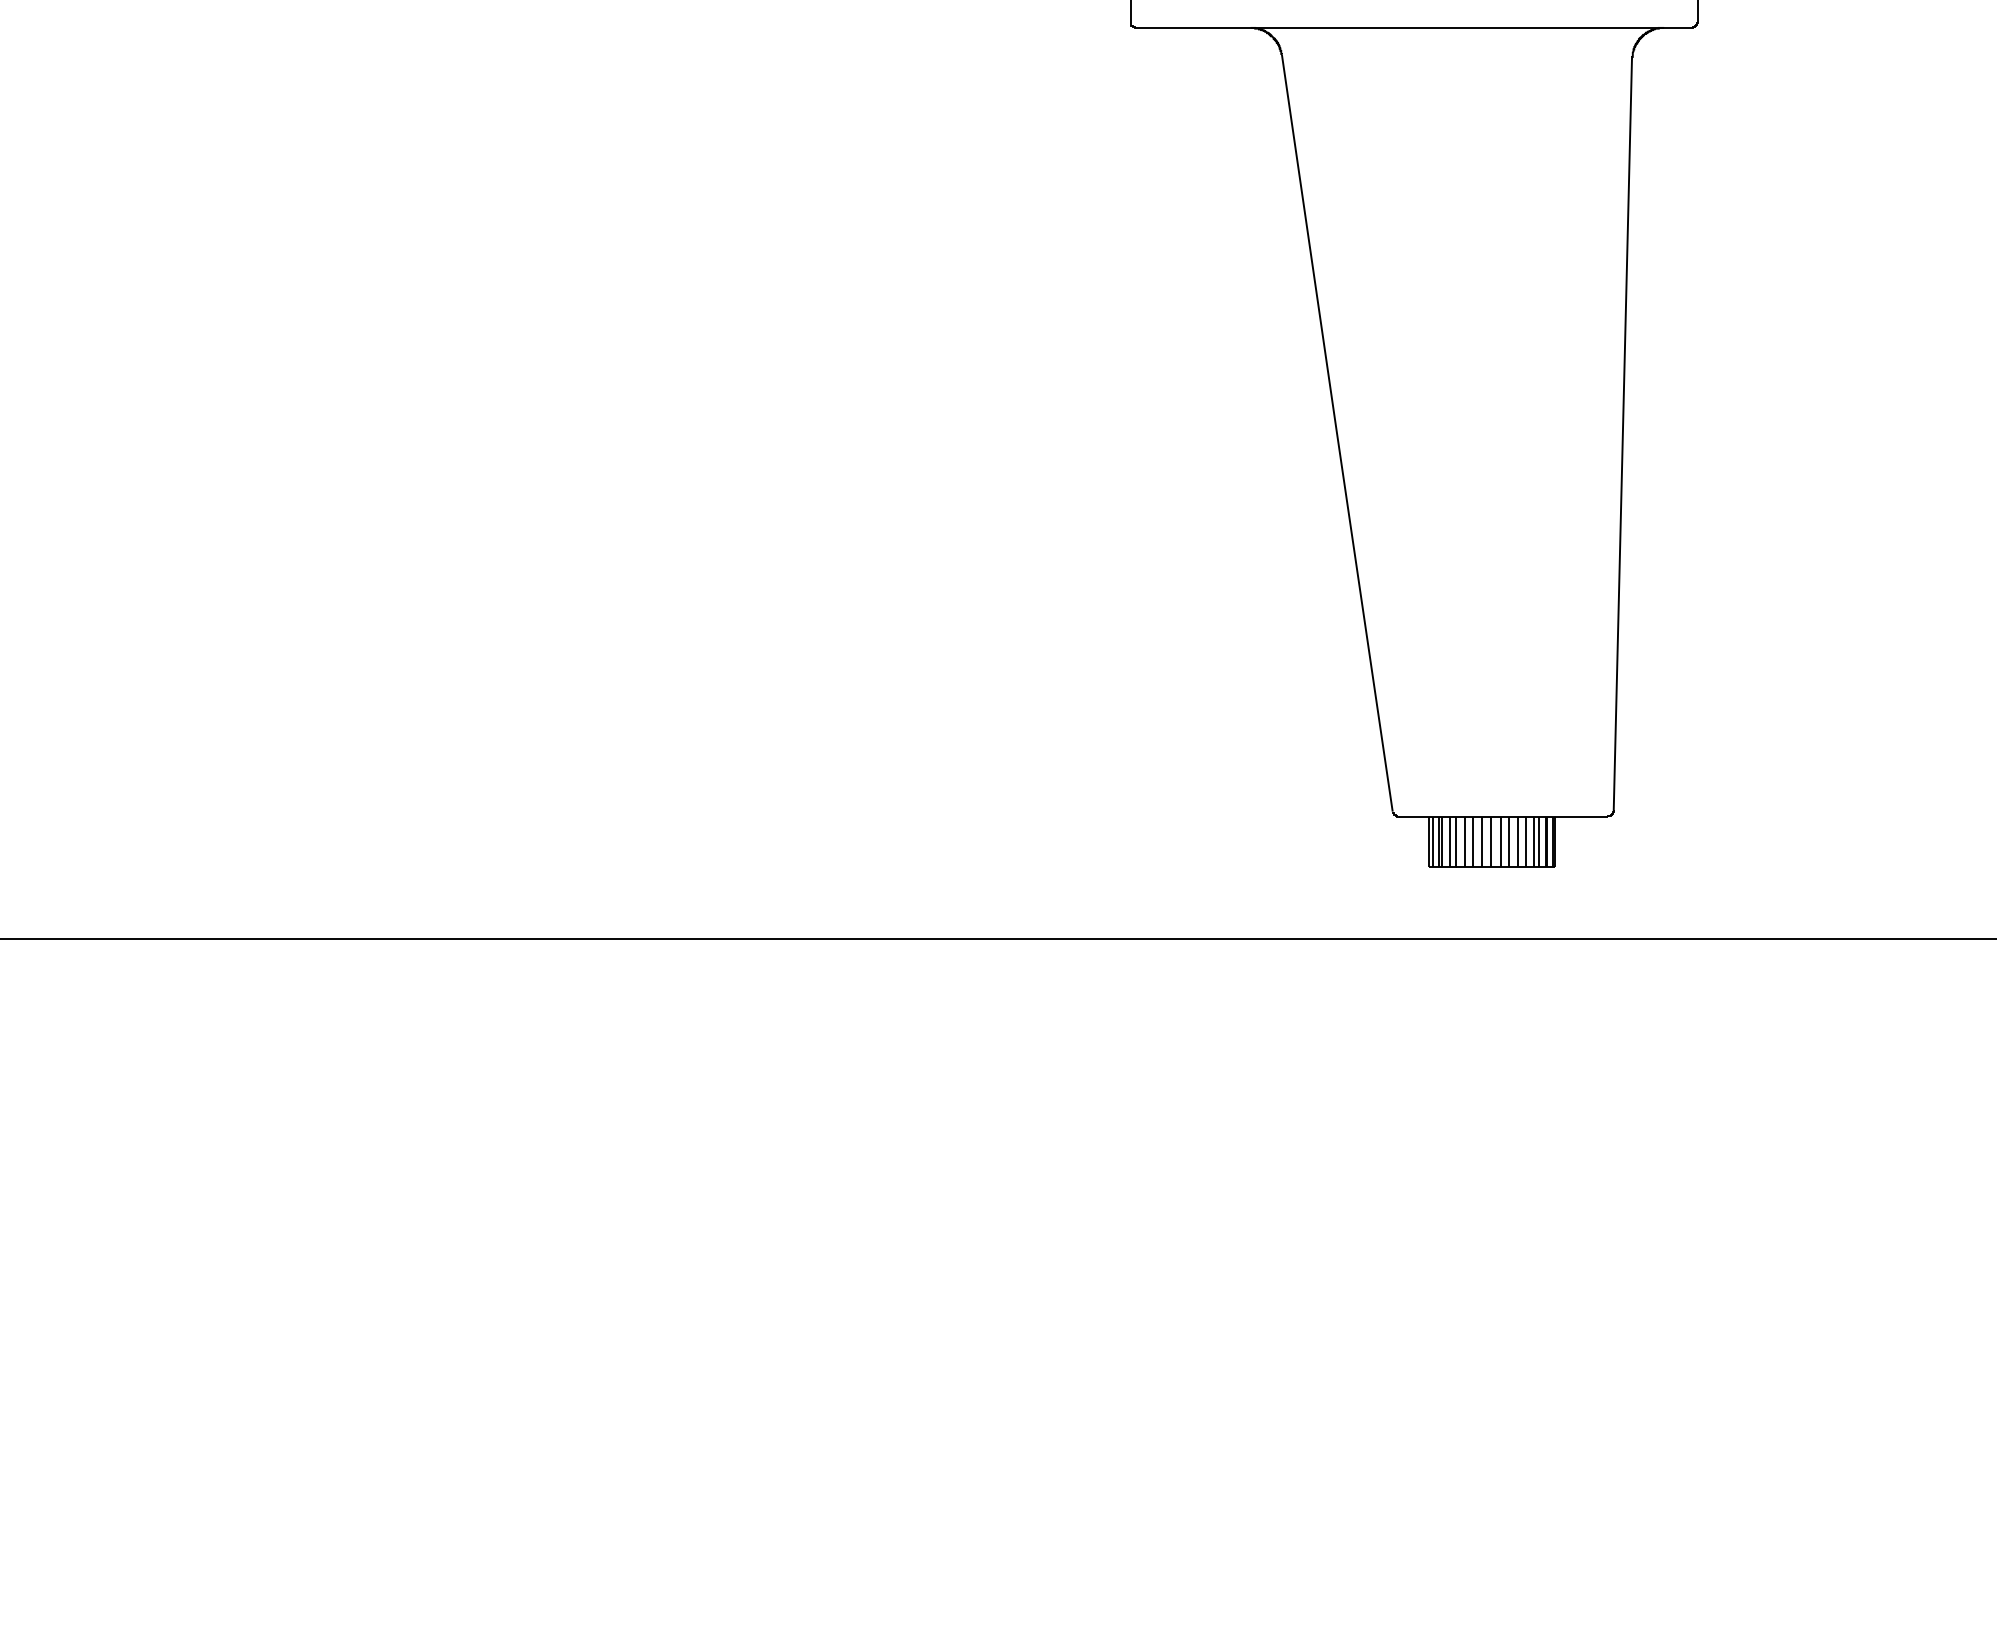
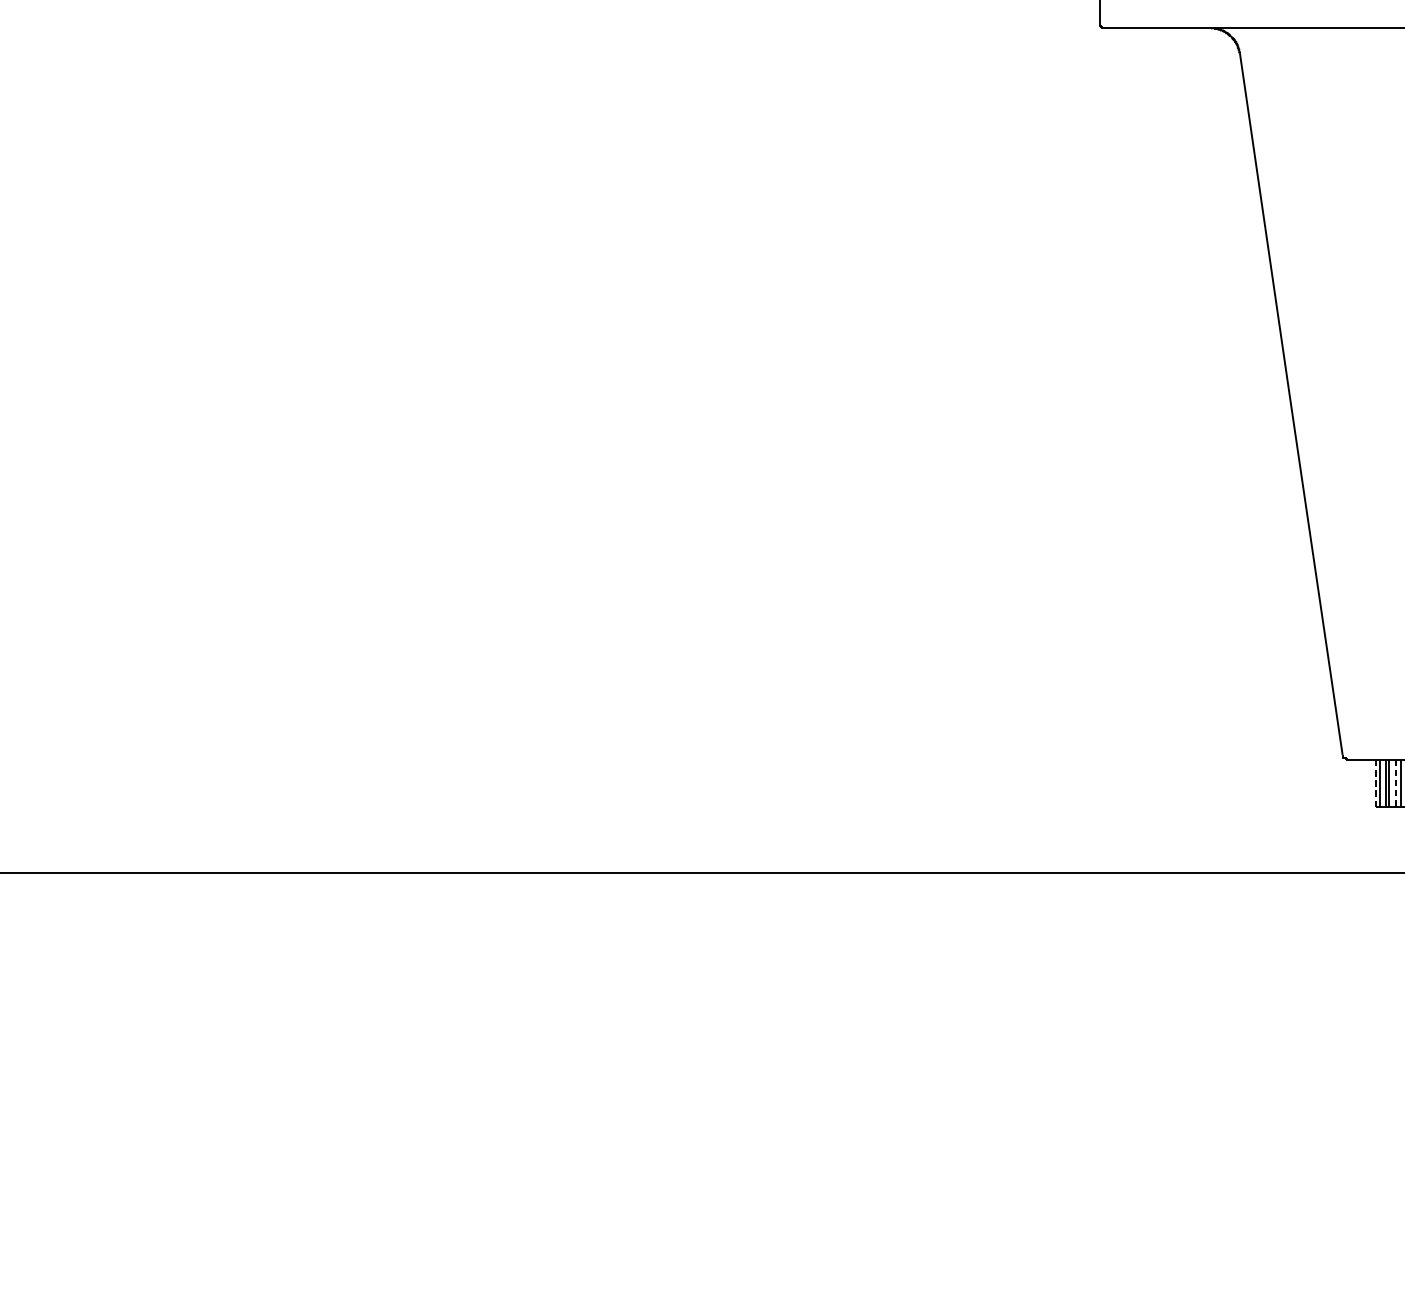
line: (1450, 841) -> (1396, 782), solid -> dashed
line: (1428, 842) -> (1375, 783), solid -> dashed

